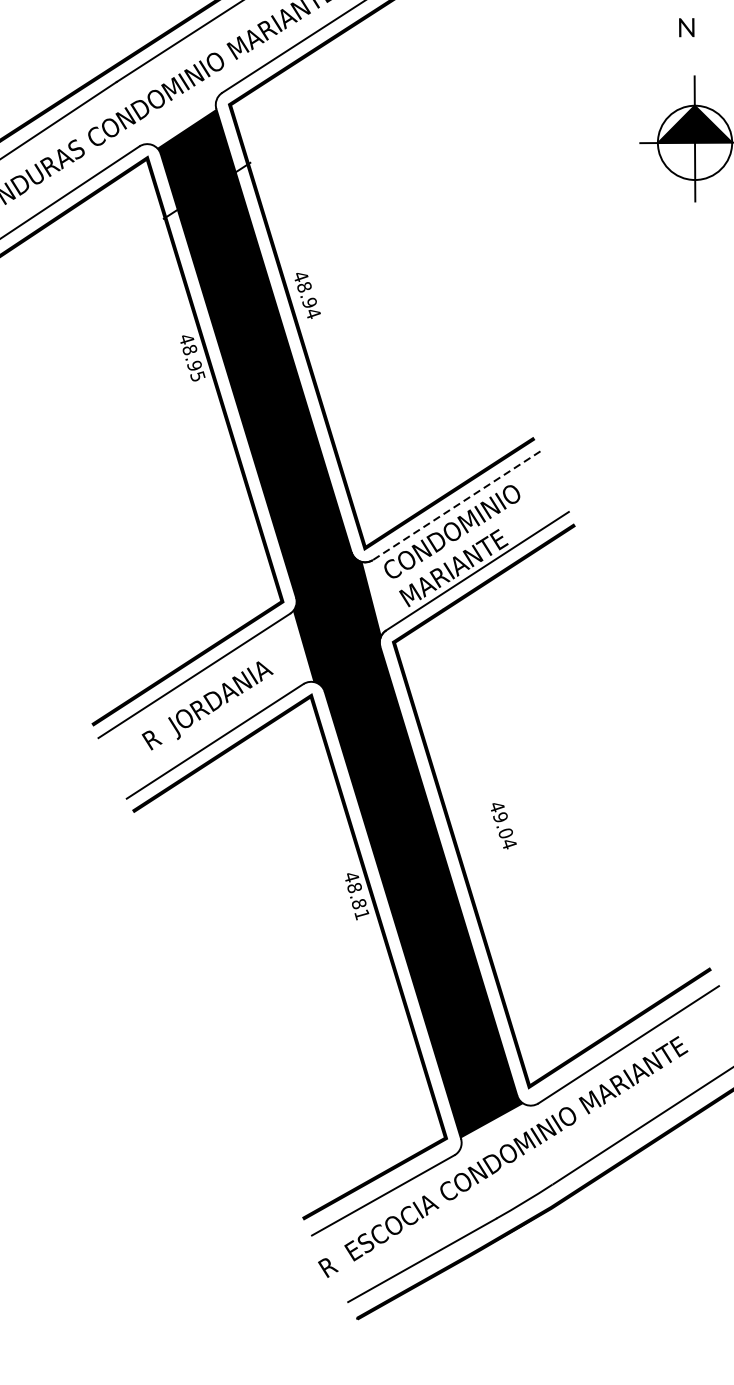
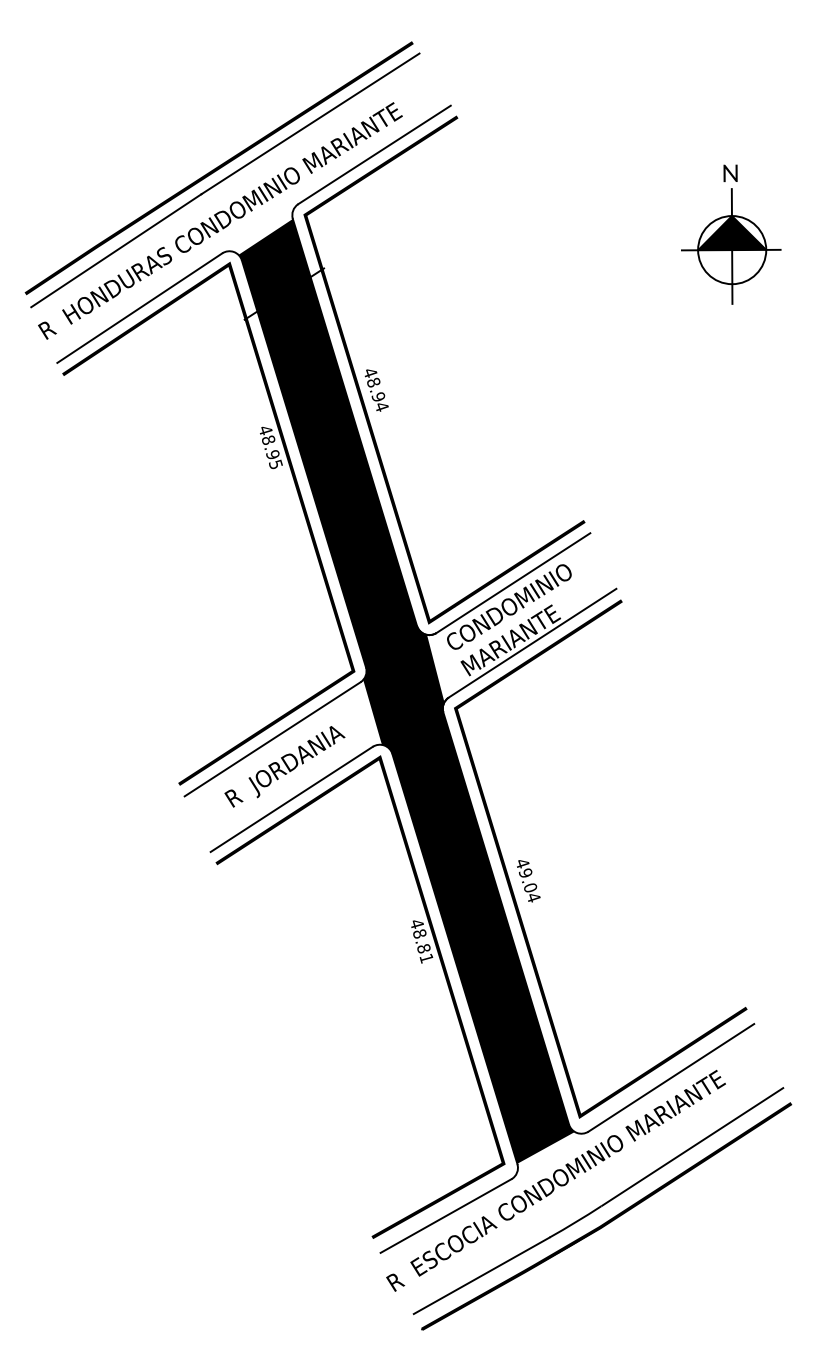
text: (686, 27) -> (730, 173), moved
line: (456, 506) -> (513, 583), dashed -> solid
text: (503, 826) -> (528, 881), moved

